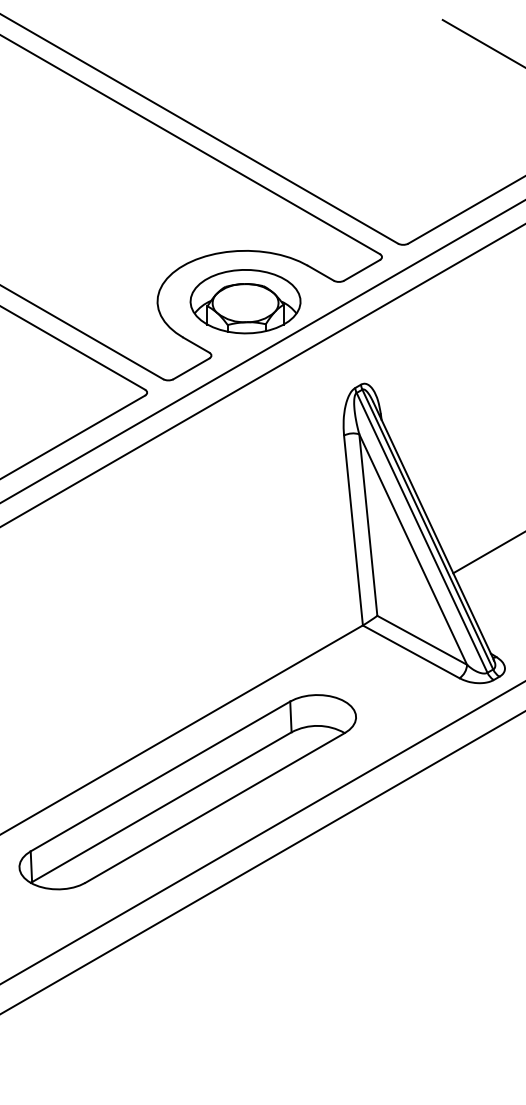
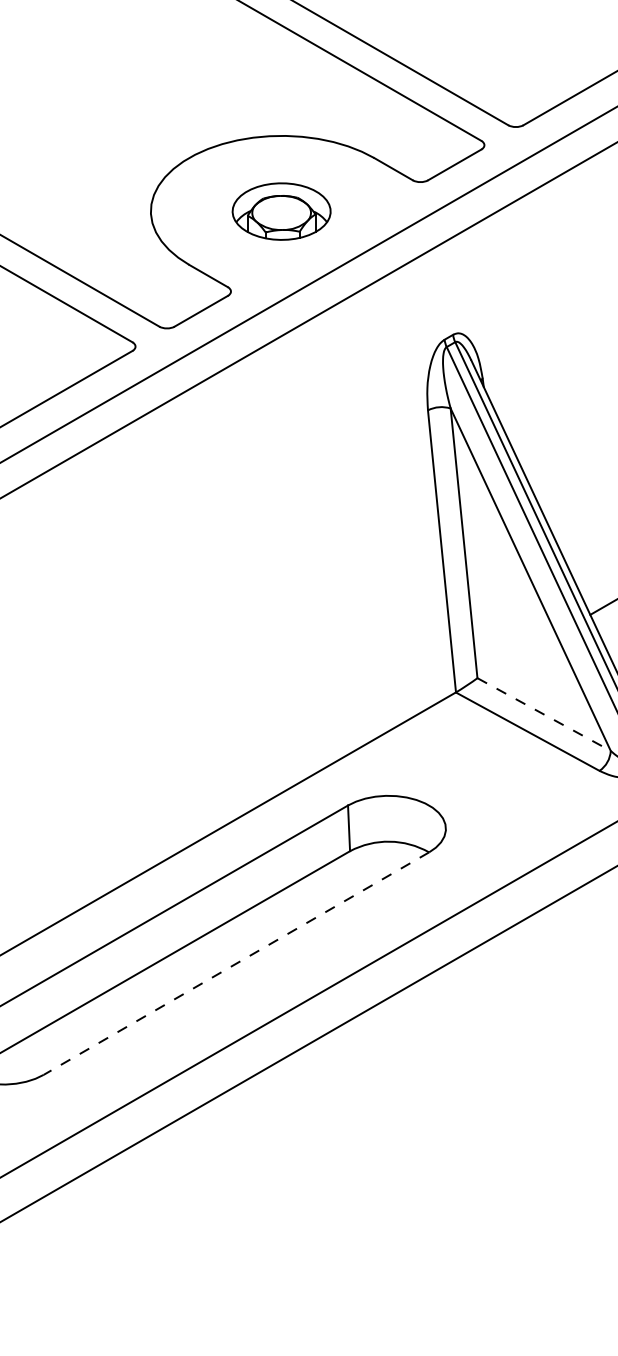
part: (245, 301) -> (281, 211), size x0.6
line: (422, 640) -> (544, 714), solid -> dashed
line: (215, 807) -> (237, 962), solid -> dashed

